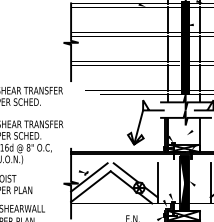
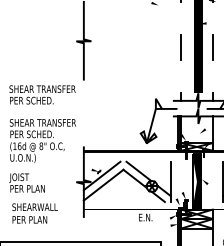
line: (168, 19) -> (181, 18), removed
line: (199, 19) -> (212, 18), removed
line: (168, 77) -> (181, 76), removed
line: (199, 77) -> (212, 76), removed

